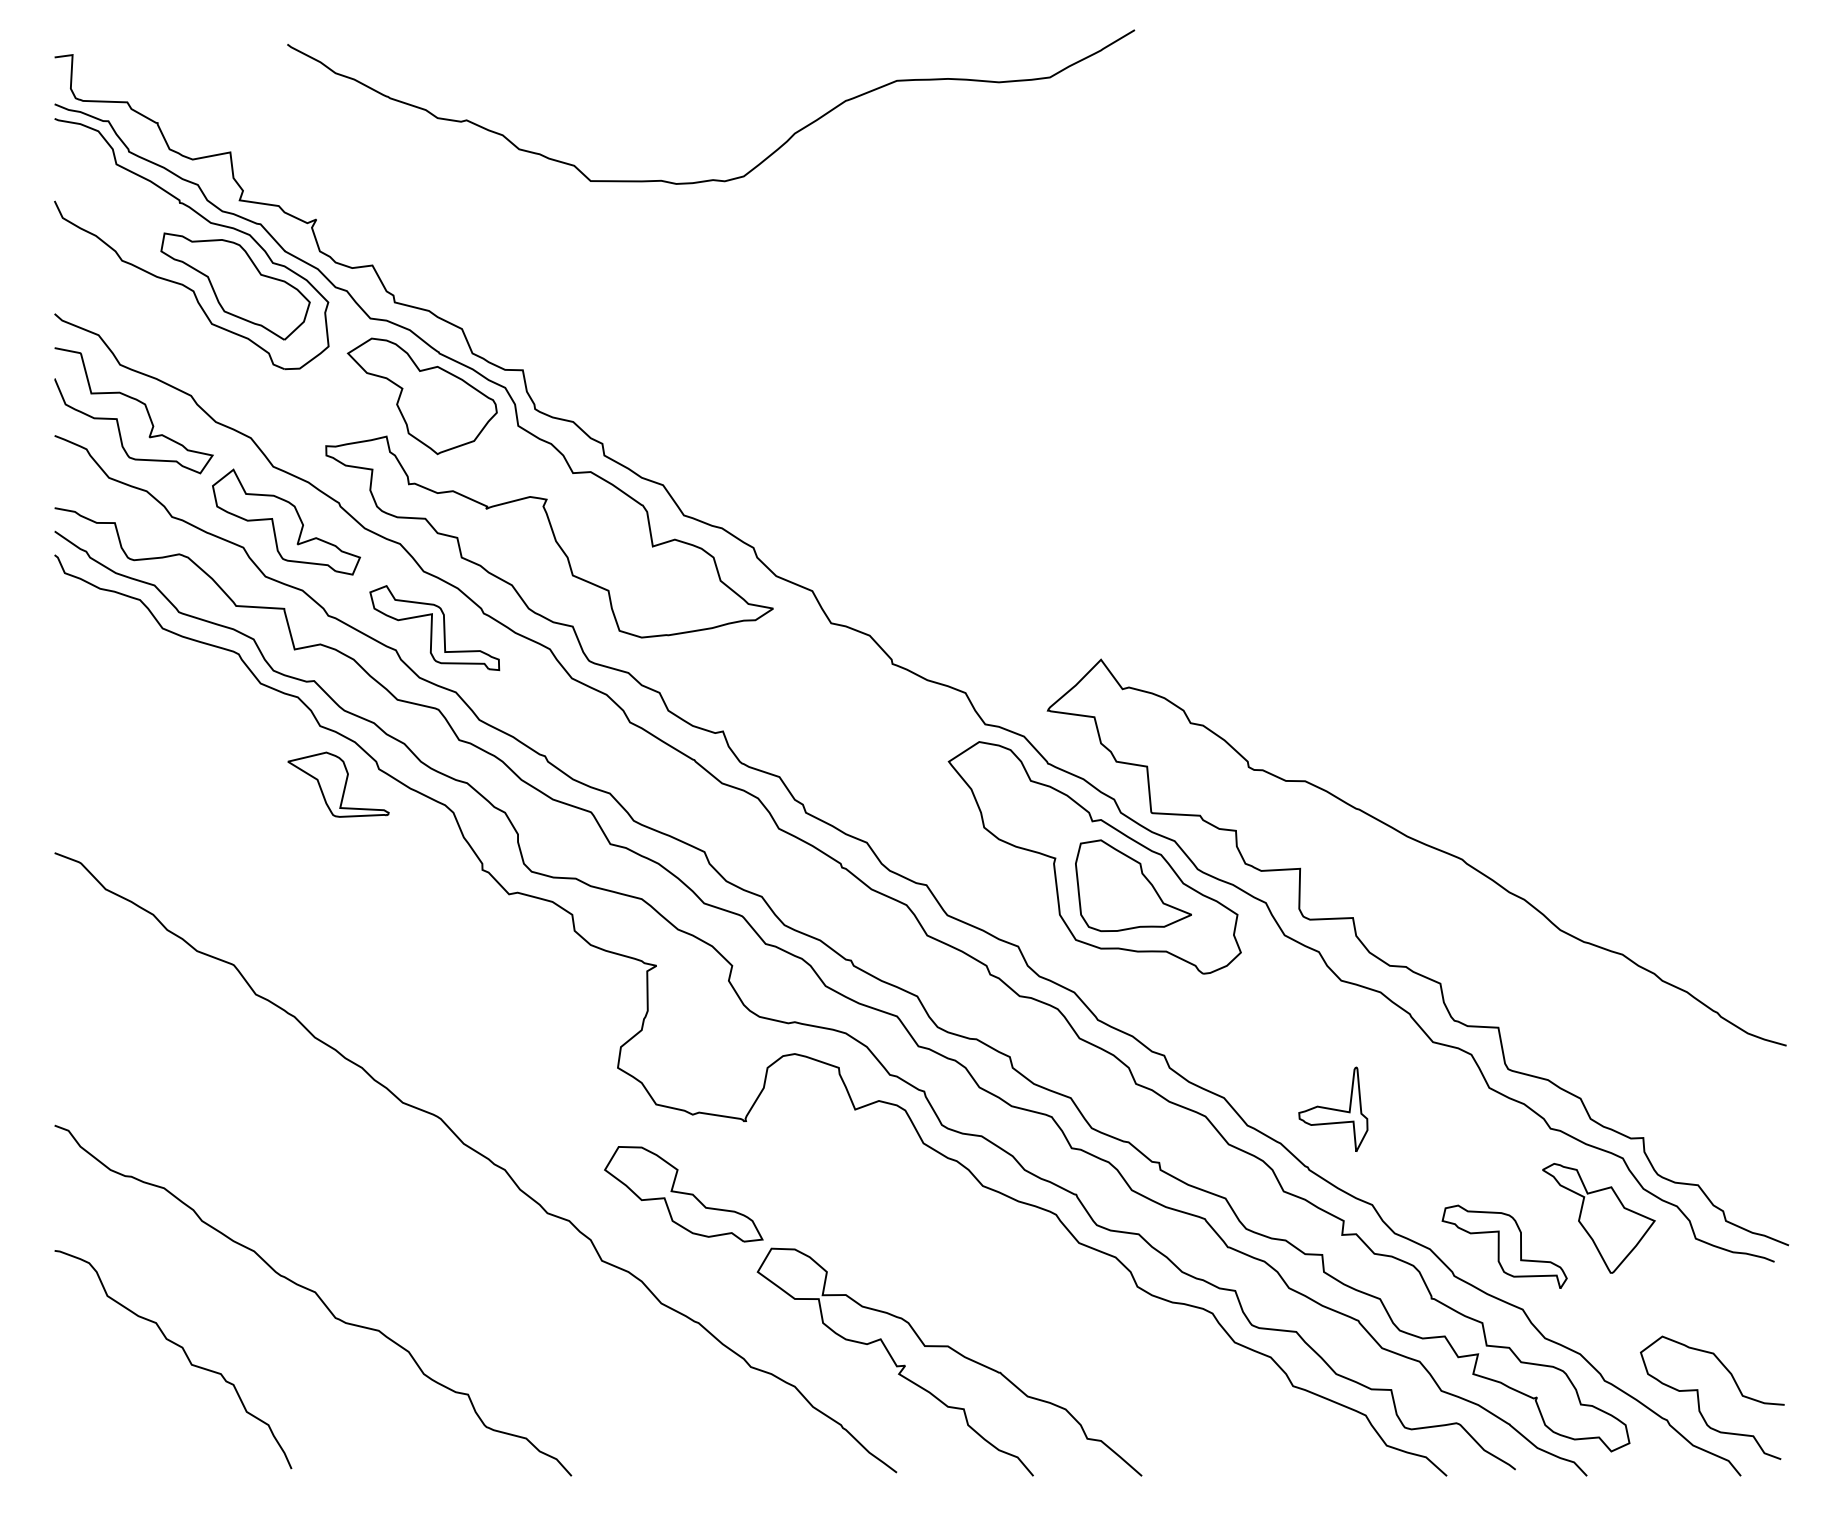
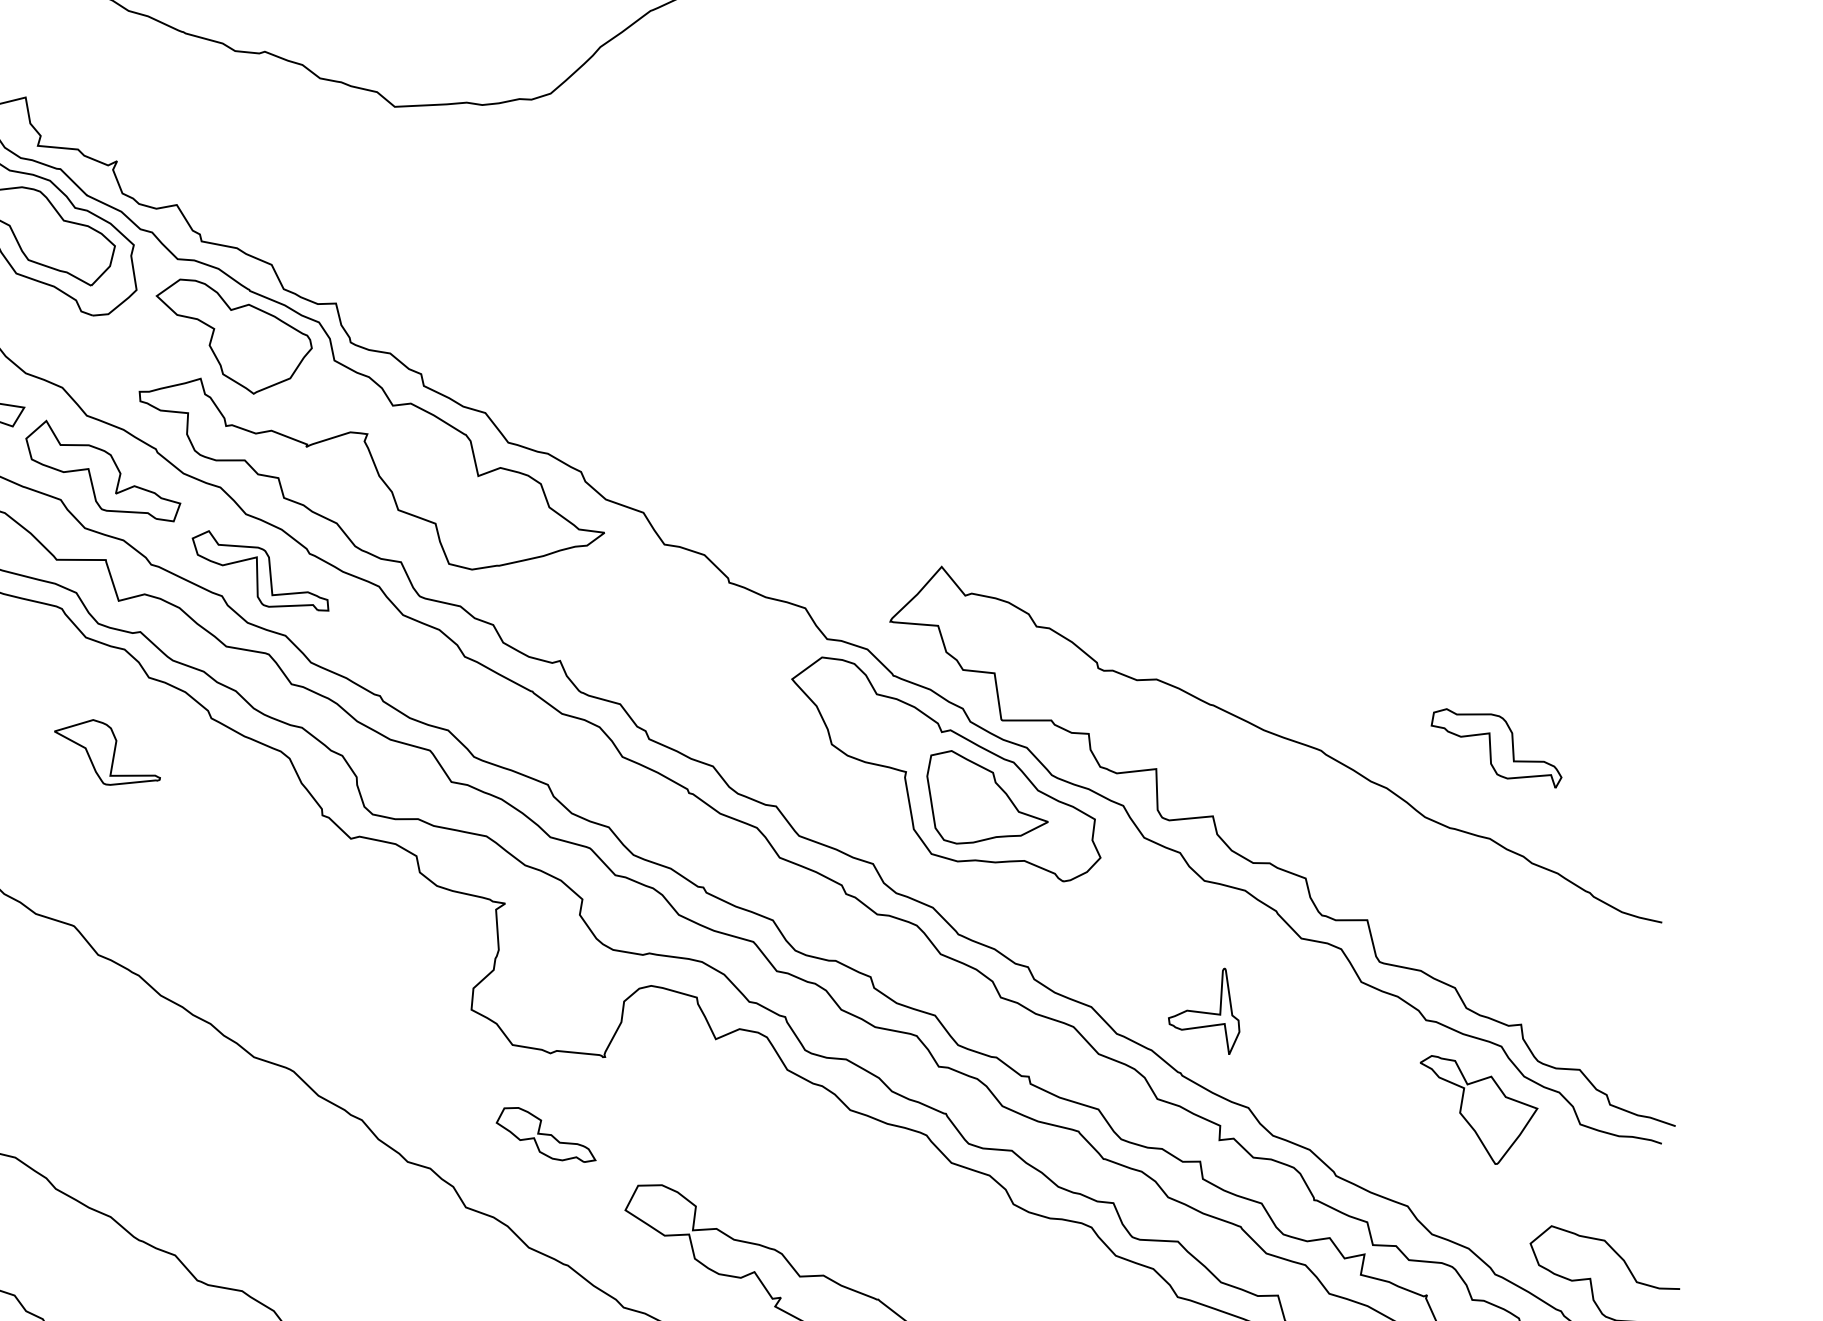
part: (338, 784) -> (107, 751), moved
part: (683, 1194) -> (545, 1135), size x0.6
part: (1504, 1246) -> (1496, 748), moved

